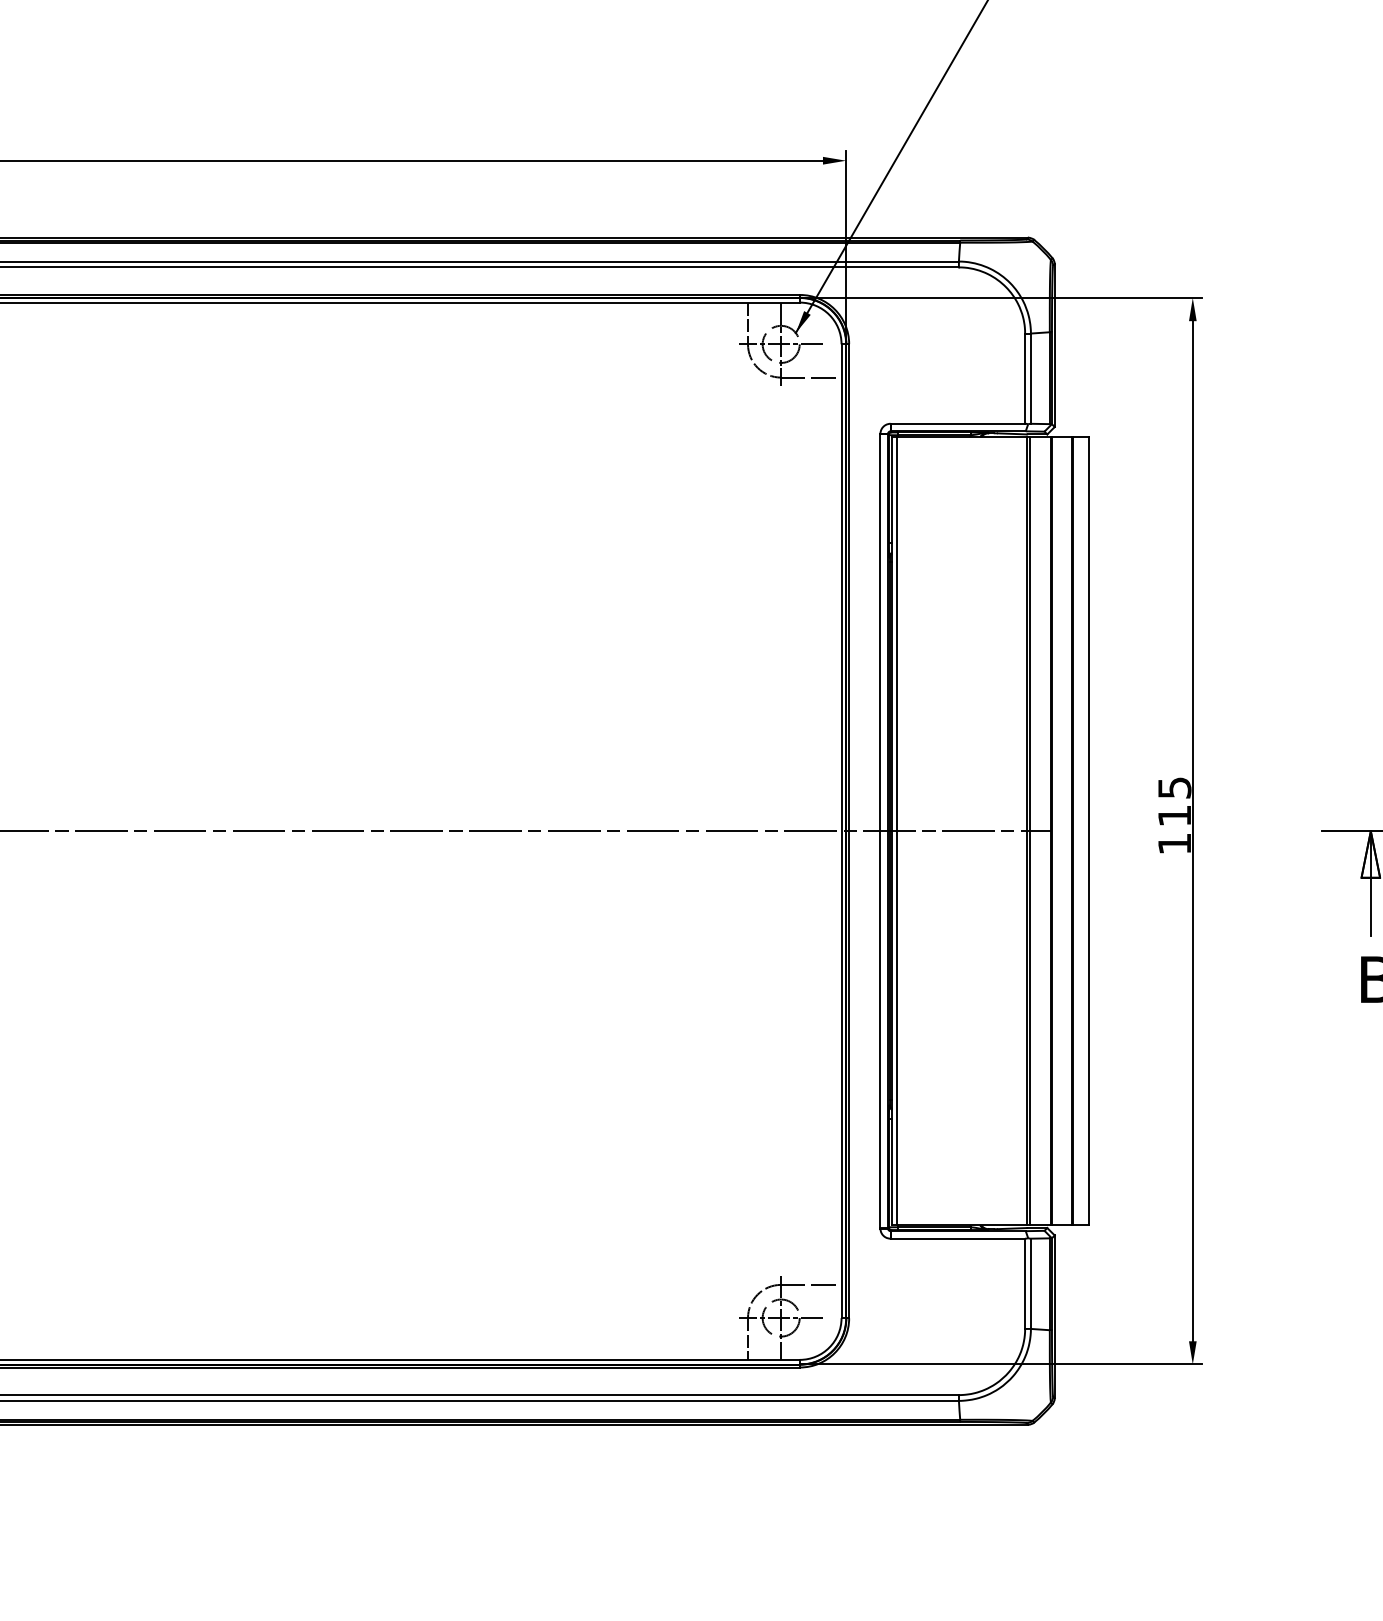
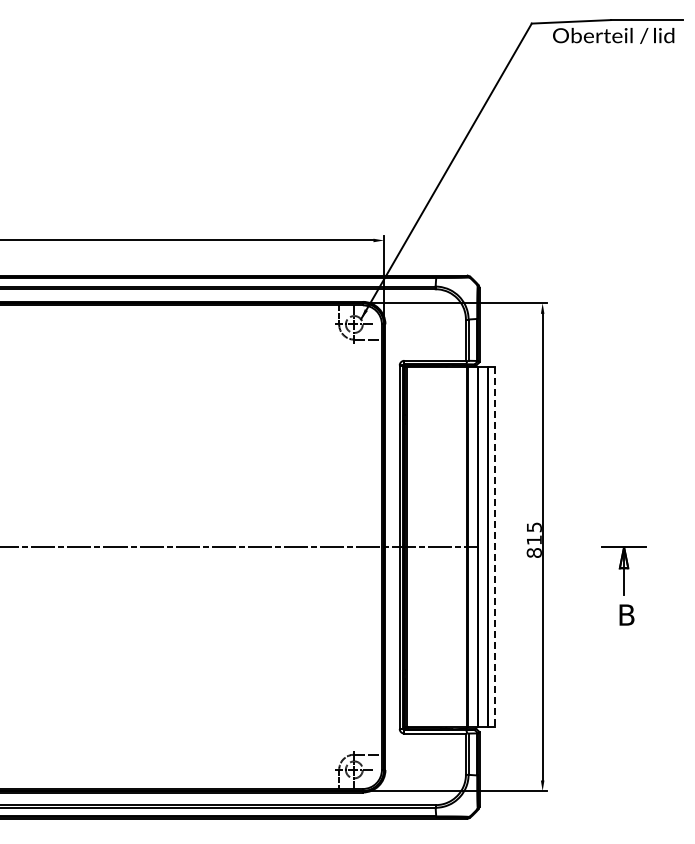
line: (1089, 831) -> (495, 547), solid -> dashed
text: (1172, 842) -> (533, 552), 115 -> 815

